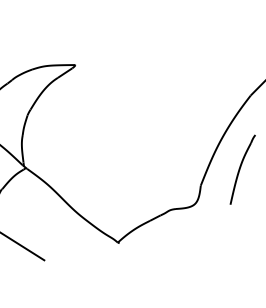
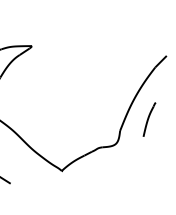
part: (242, 169) -> (149, 119), size x0.7

